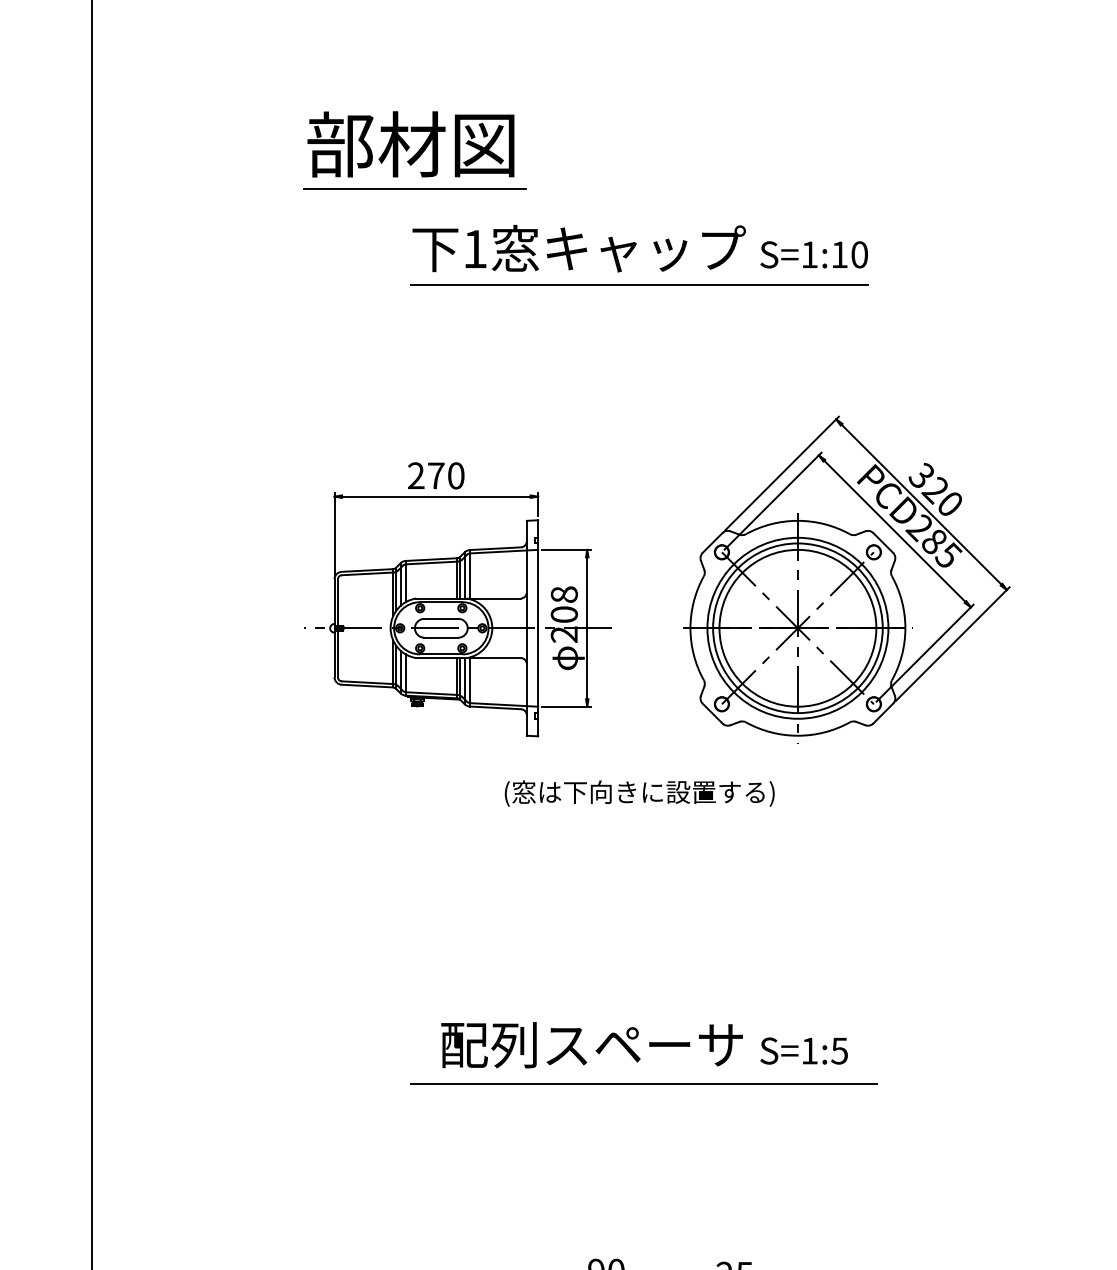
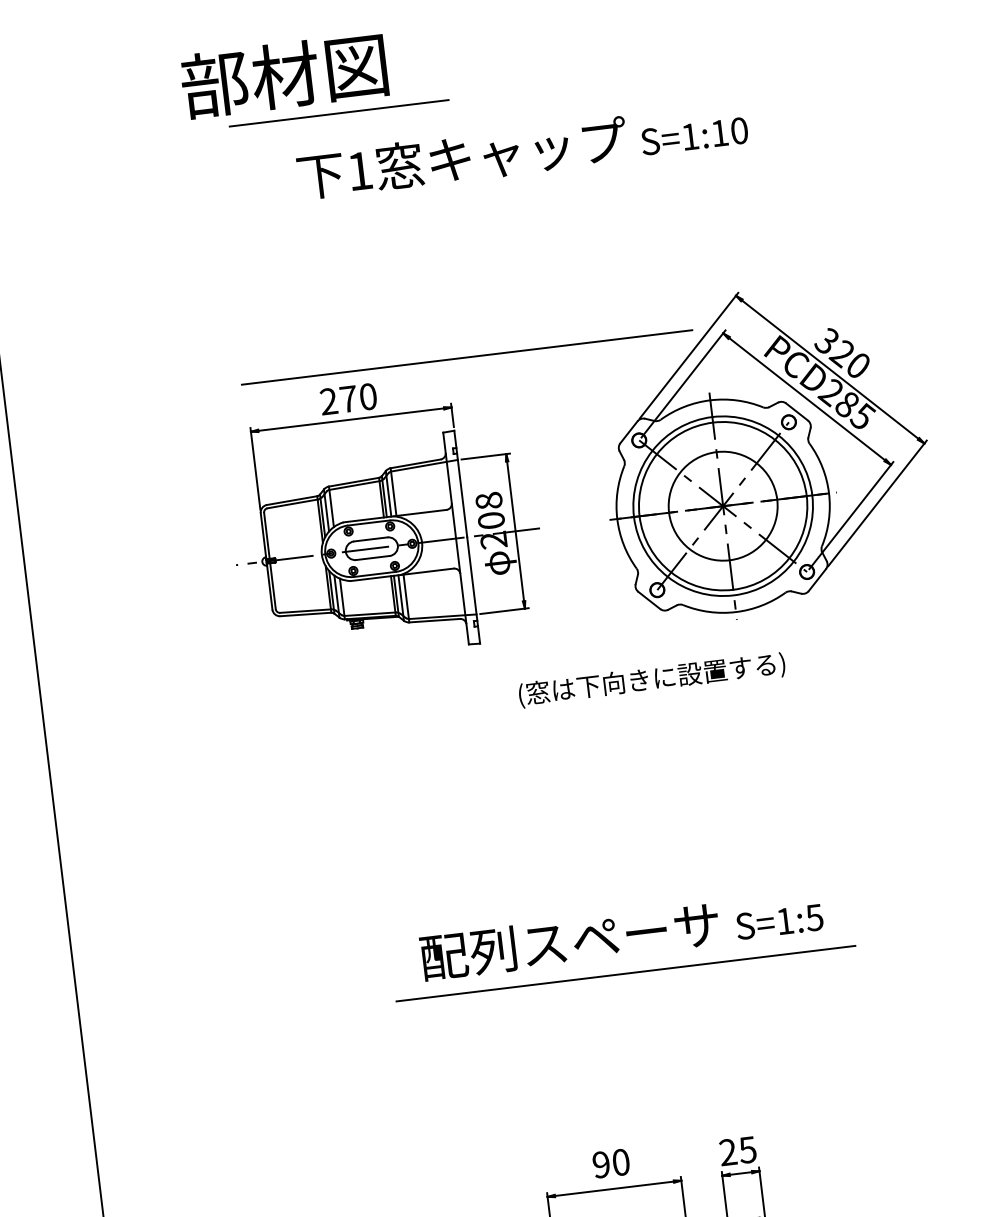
line: (414, 188) -> (338, 113), moved
line: (639, 284) -> (466, 356), moved
circle: (797, 627) -> (722, 505), size x0.7
text: (639, 793) -> (651, 679), moved

